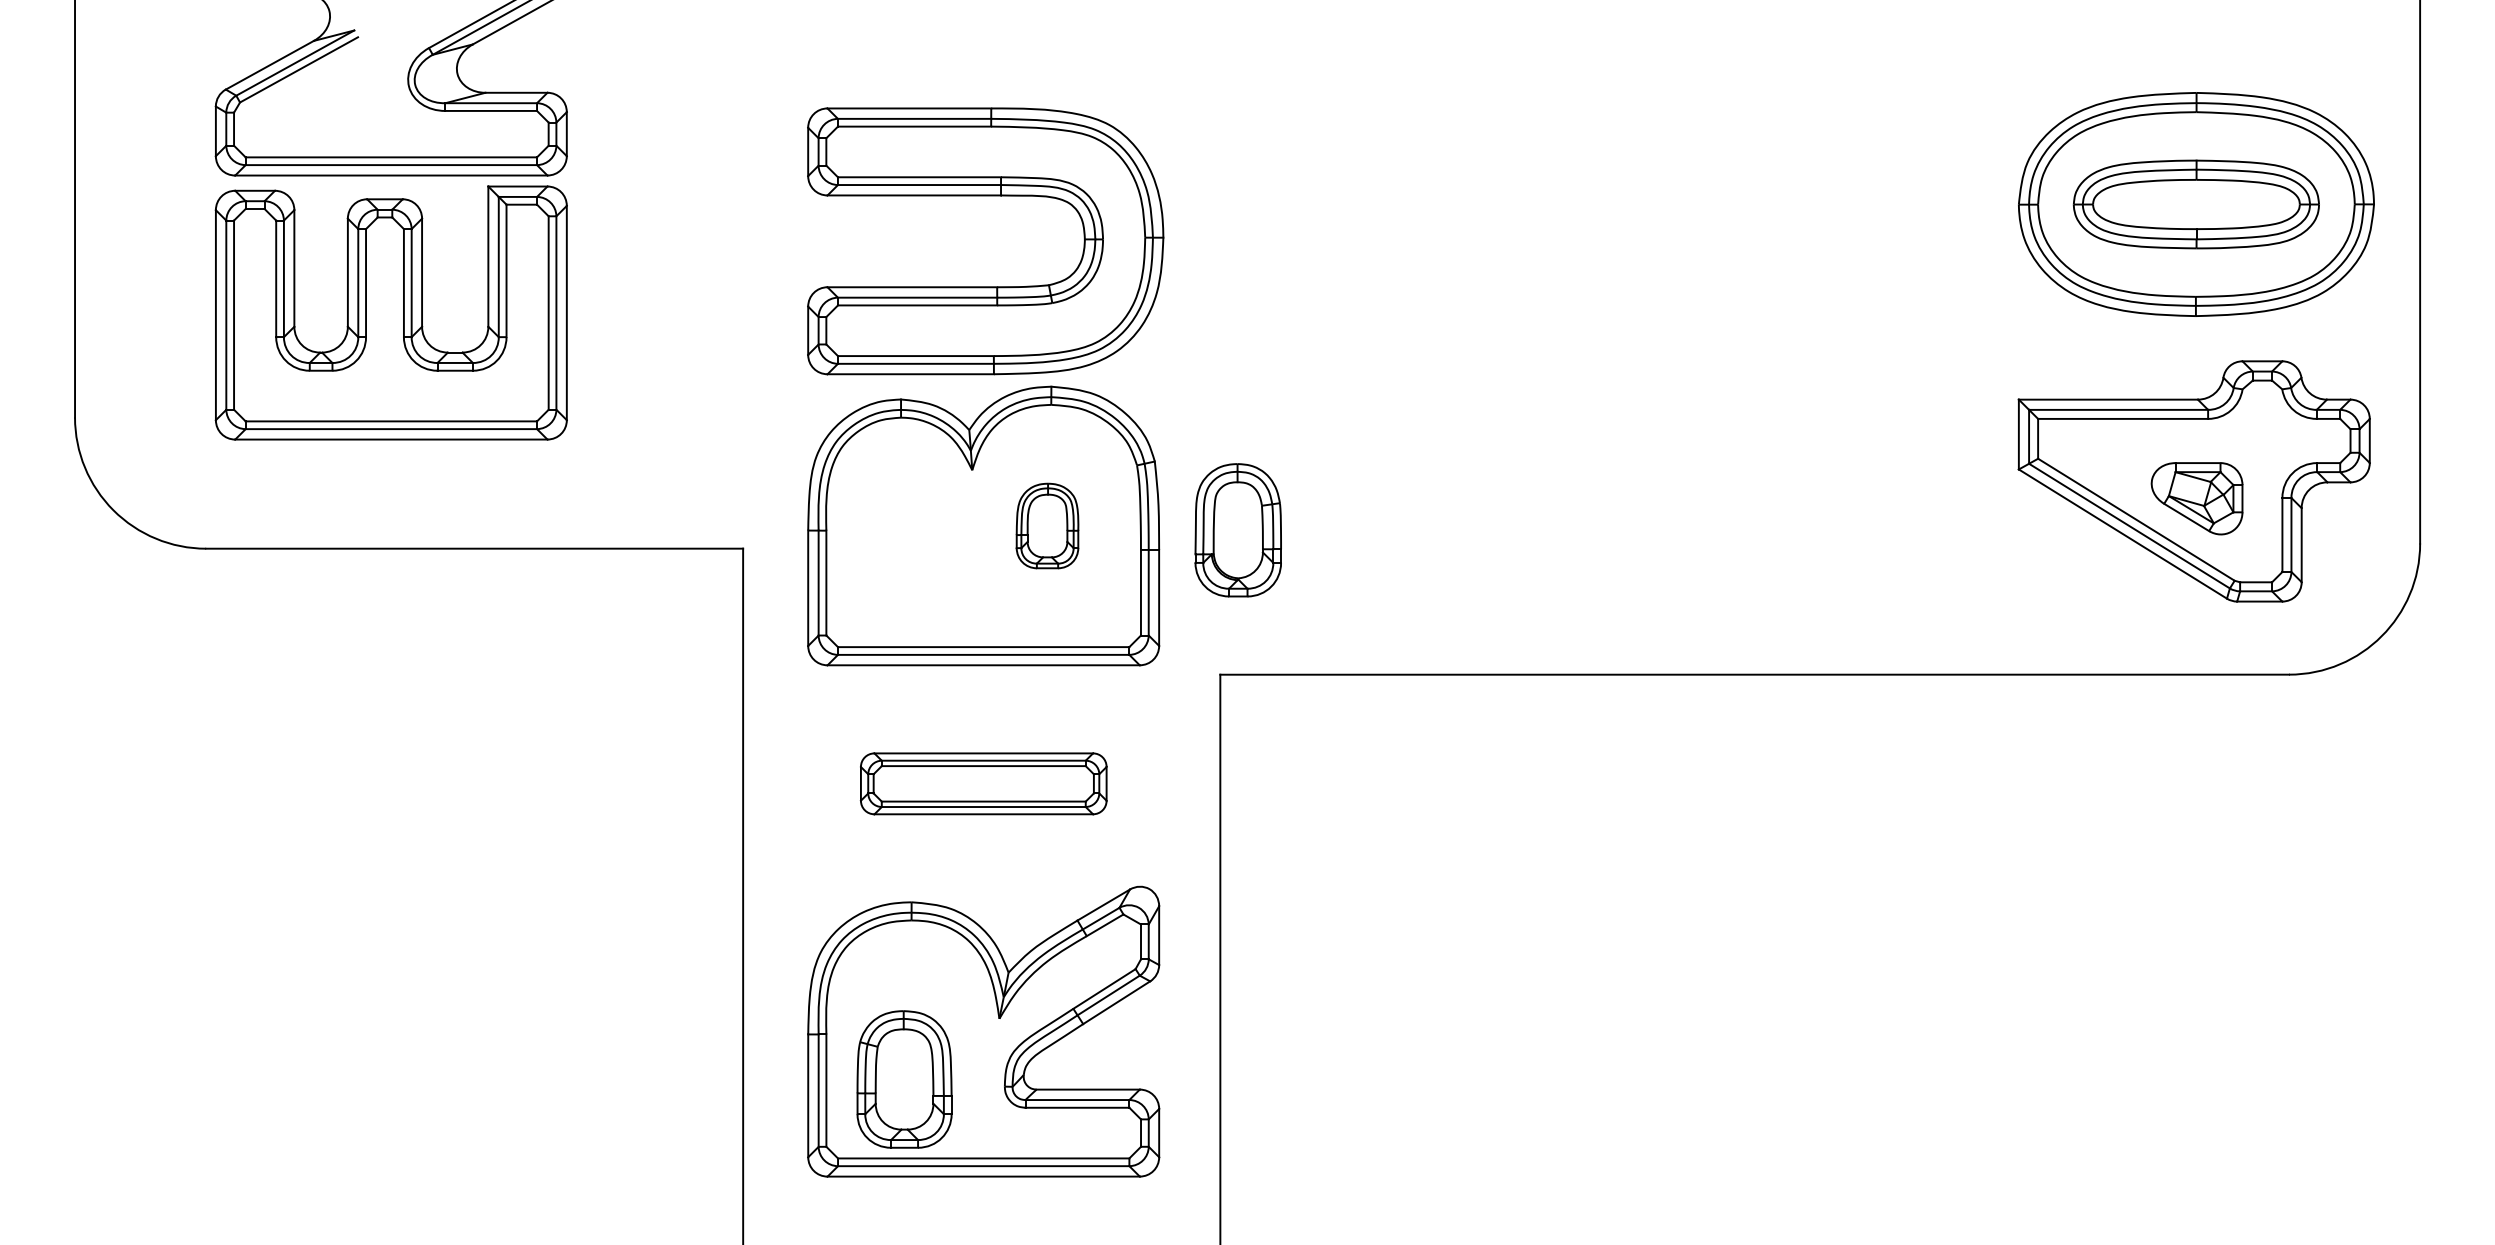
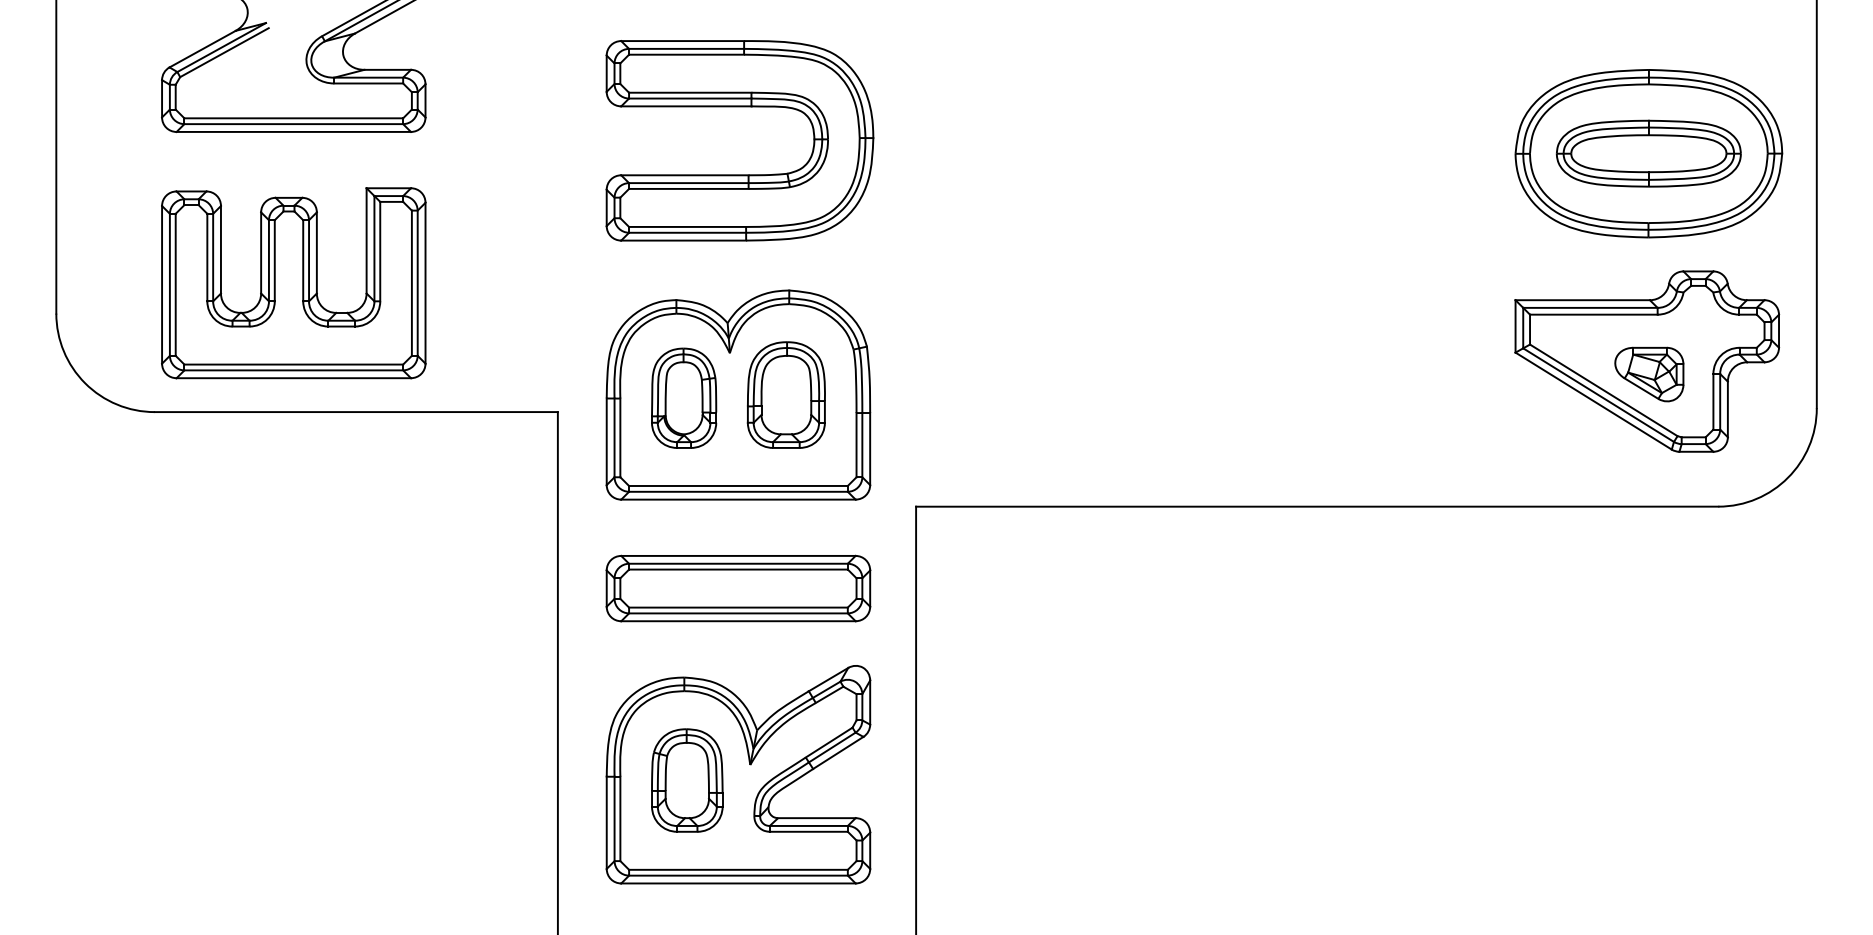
part: (985, 196) -> (739, 107), moved
part: (390, 312) -> (293, 282), moved
part: (1047, 525) -> (786, 394), size x1.67
part: (1237, 530) -> (683, 398), moved
part: (983, 783) -> (738, 588), size x1.43
part: (904, 1079) -> (687, 780), moved

